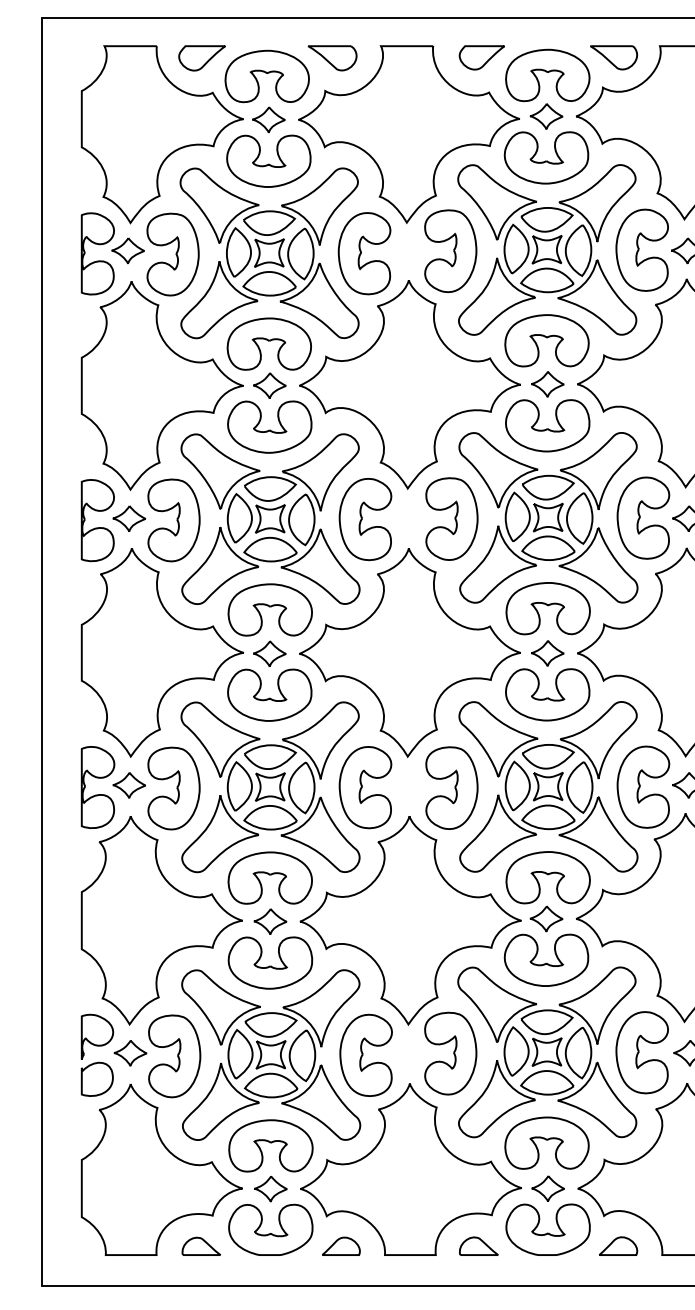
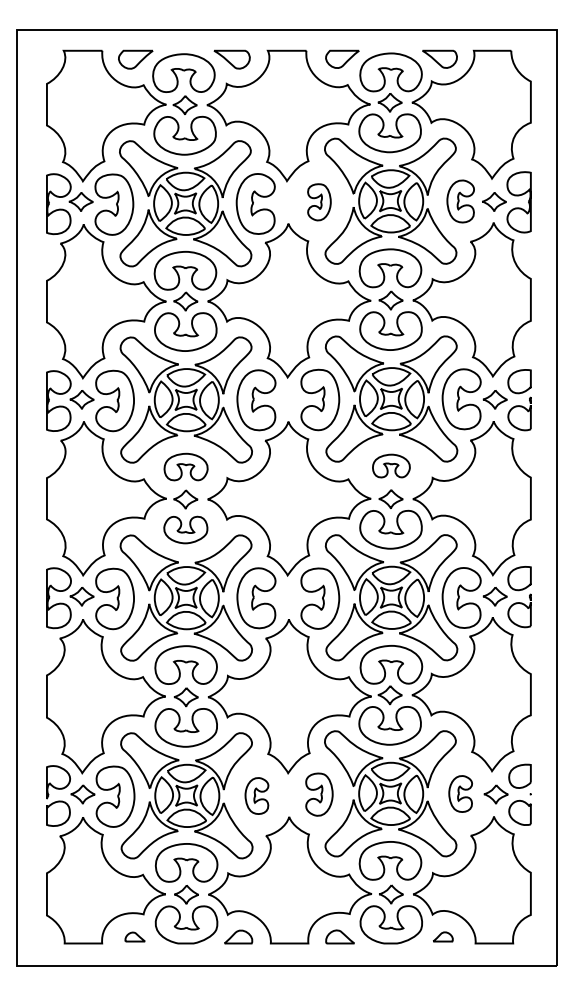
part: (641, 250) -> (460, 201), size x0.7
part: (450, 251) -> (319, 202), size x0.6
part: (548, 607) -> (391, 465), size x0.6
part: (269, 609) -> (185, 466), size x0.7
part: (269, 694) -> (185, 529), size x0.7
part: (641, 1051) -> (460, 793), size x0.6
part: (450, 1053) -> (319, 794), size x0.7
part: (365, 1054) -> (256, 795), size x0.6
part: (200, 1245) -> (134, 936), size x0.7
part: (617, 1245) -> (442, 936), size x0.7

